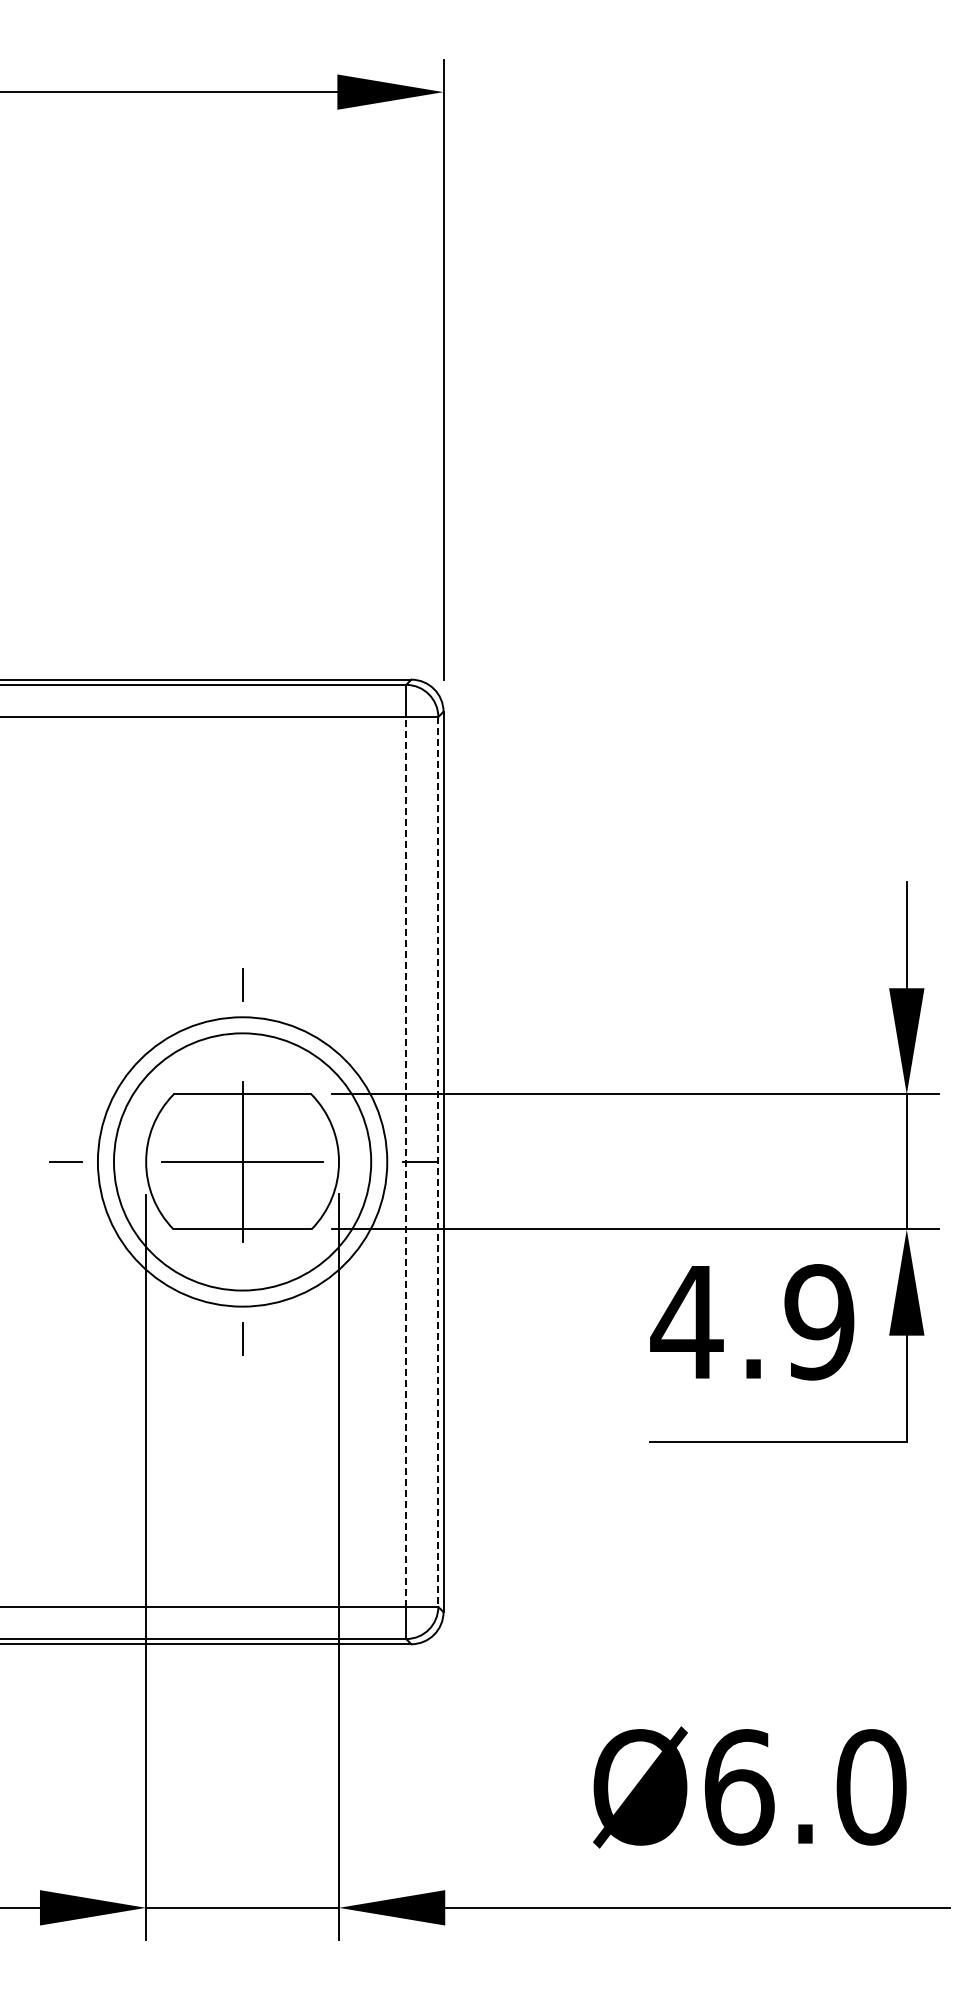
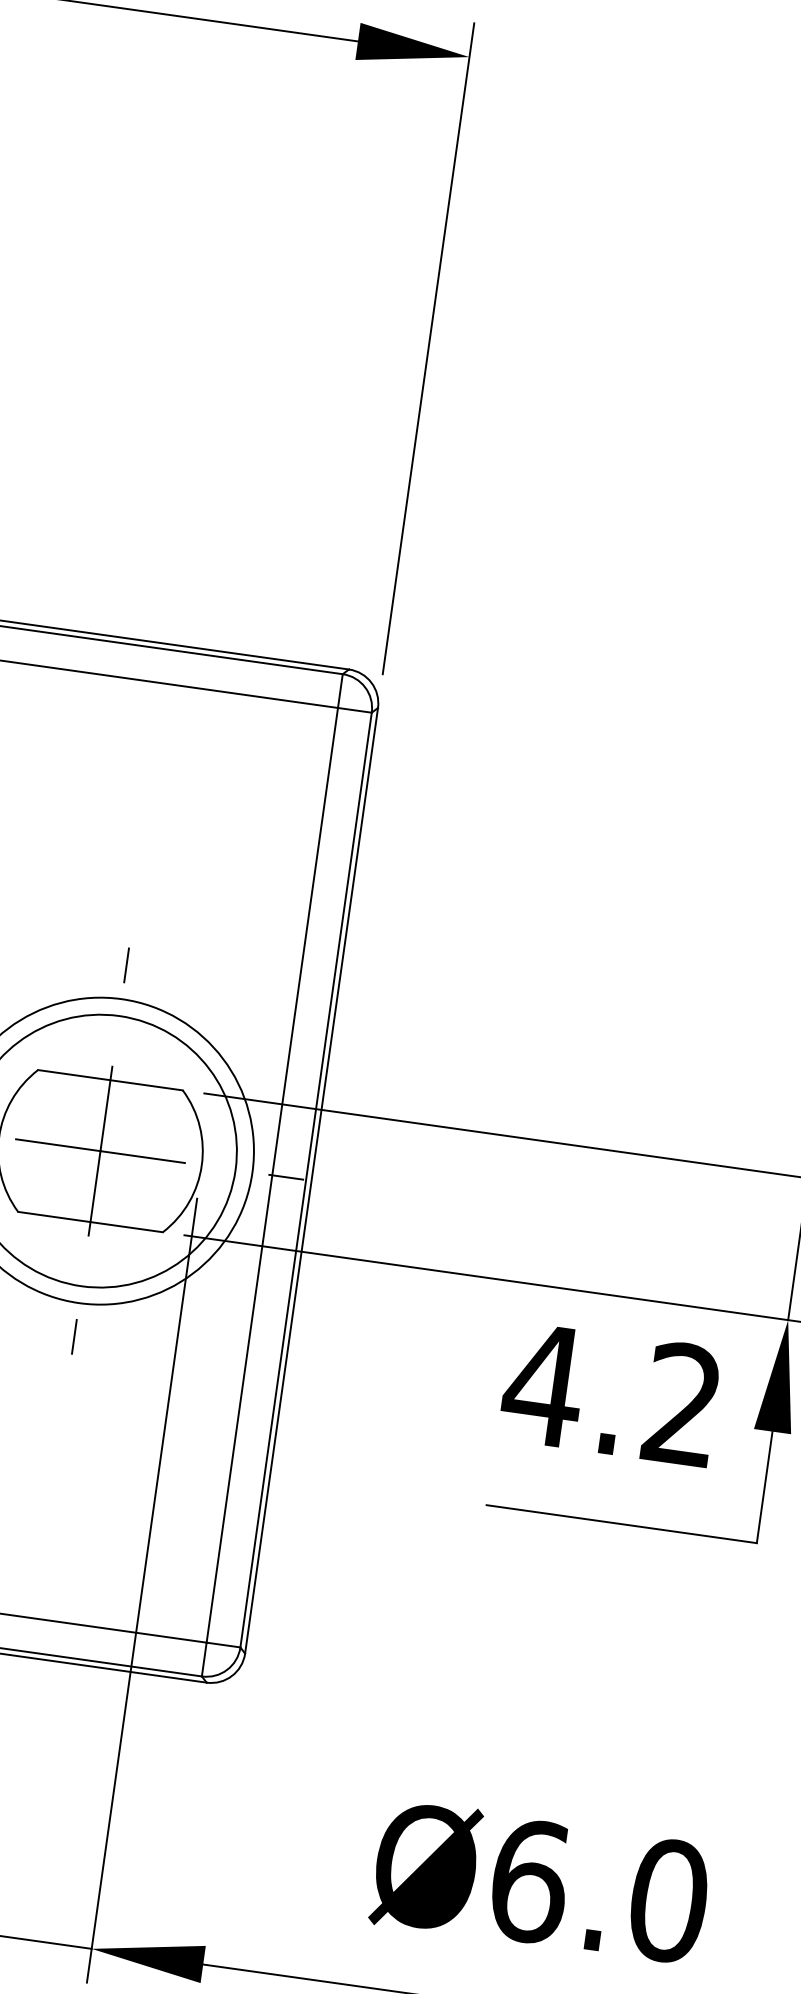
line: (406, 1161) -> (272, 1174), dashed -> solid
line: (438, 1161) -> (306, 1179), dashed -> solid
text: (819, 1322) -> (682, 1404), 4.9 -> 4.2

